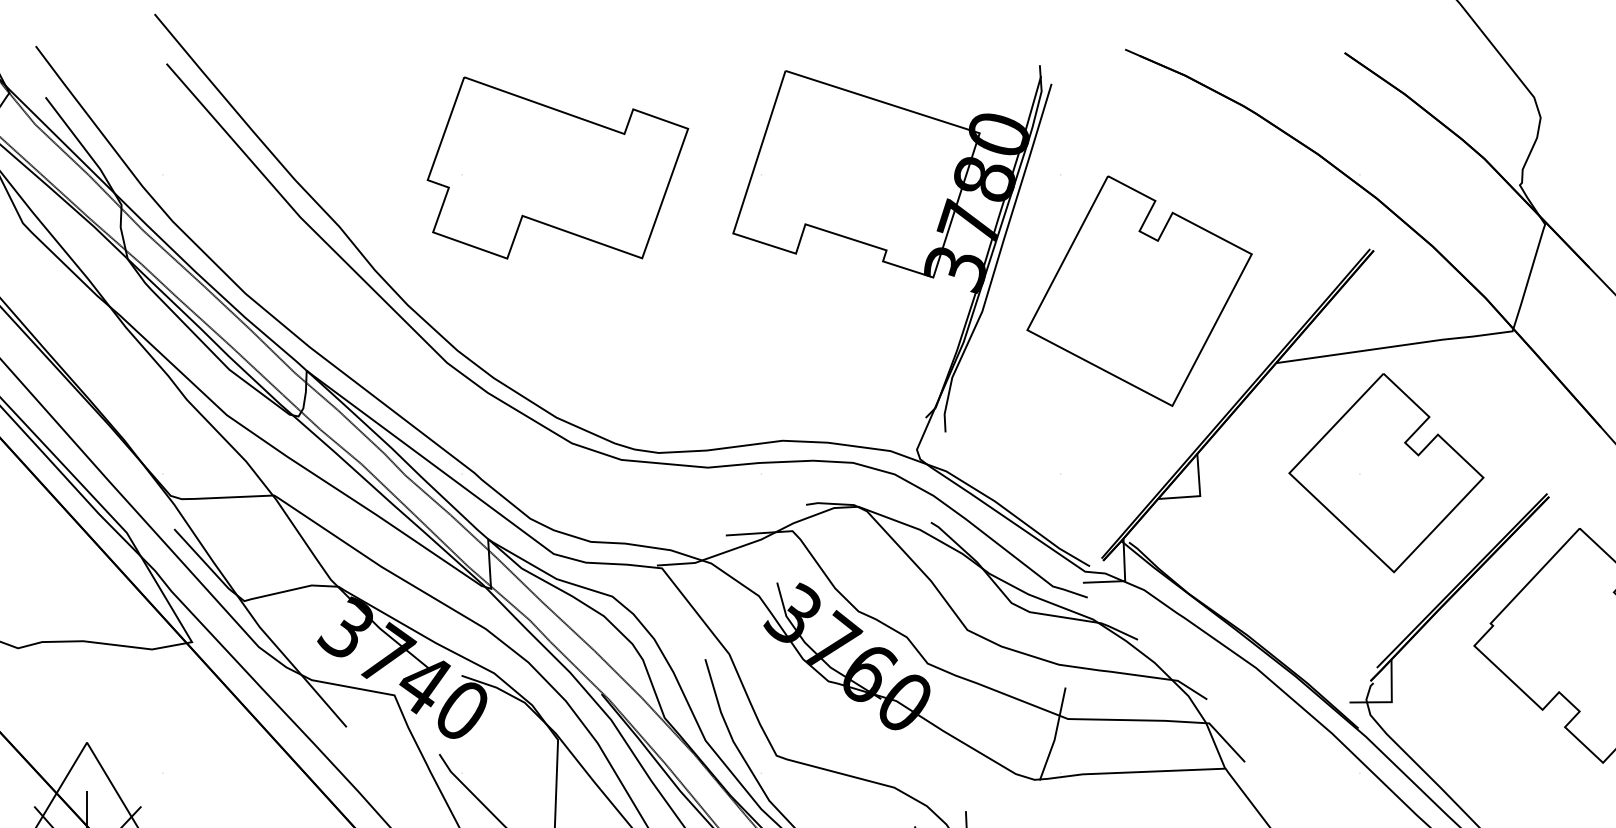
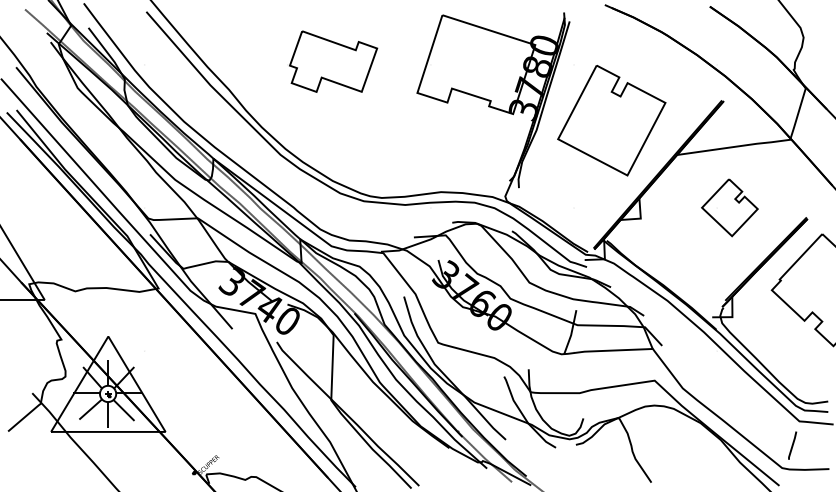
part: (557, 167) -> (333, 61), size x0.7
part: (1385, 472) -> (729, 207), size x0.6

